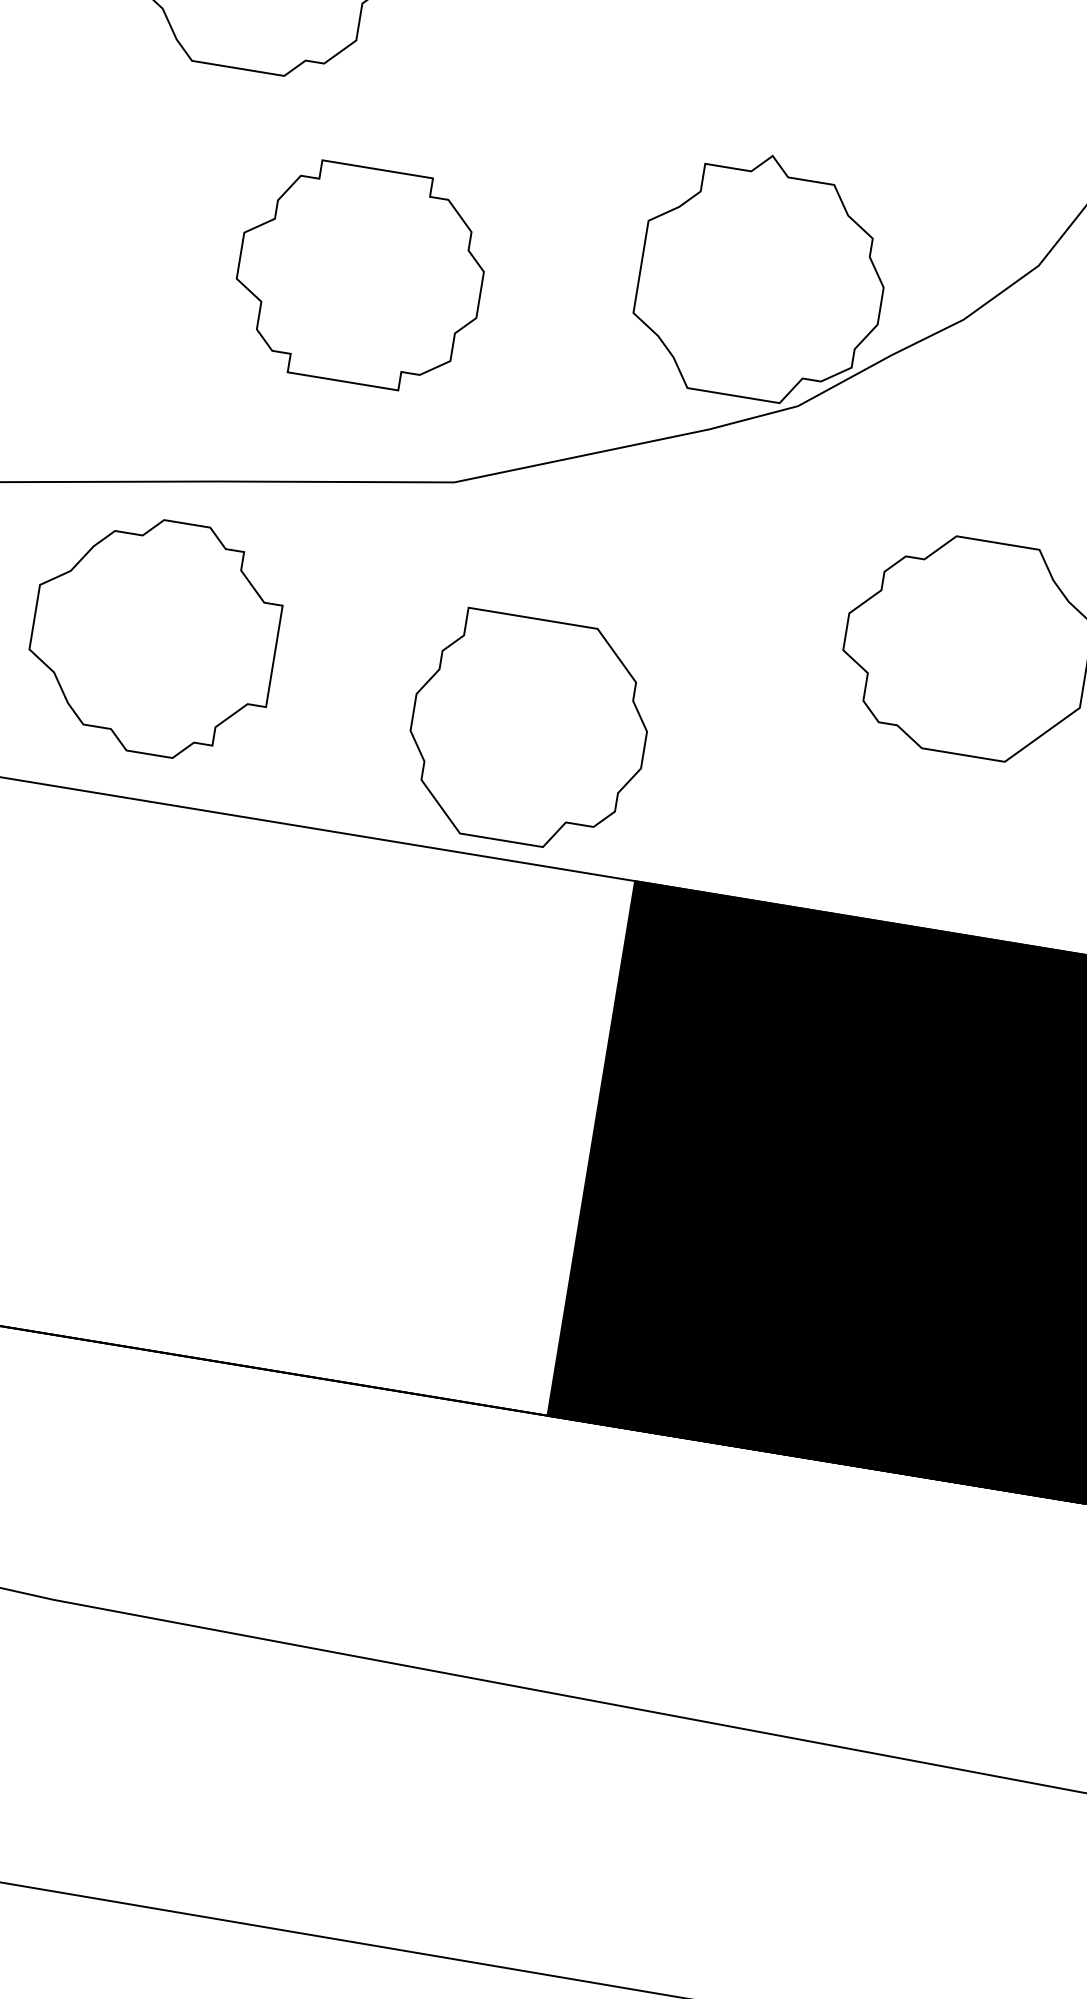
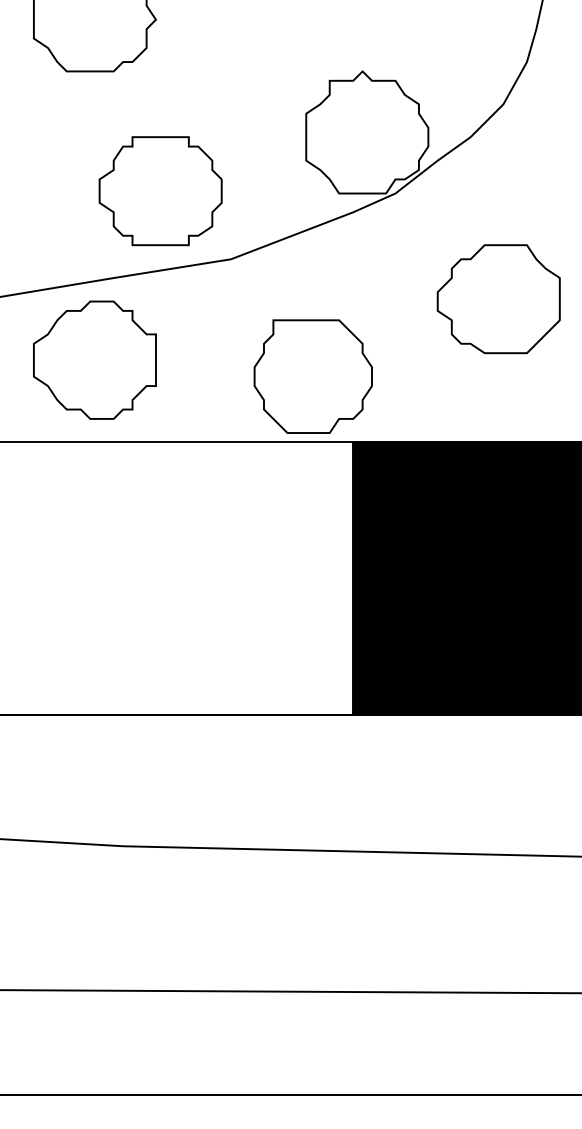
part: (359, 275) -> (160, 191), moved
part: (527, 730) -> (312, 376), moved

